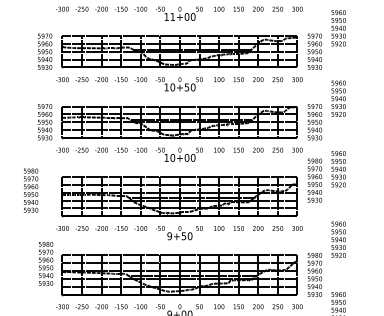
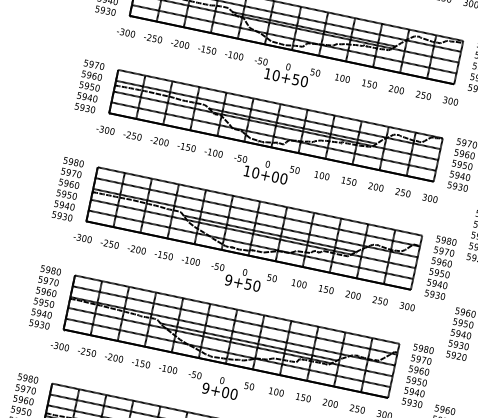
text: (314, 180) -> (440, 267), moved
text: (30, 190) -> (67, 188), moved
text: (45, 263) -> (44, 296), moved

